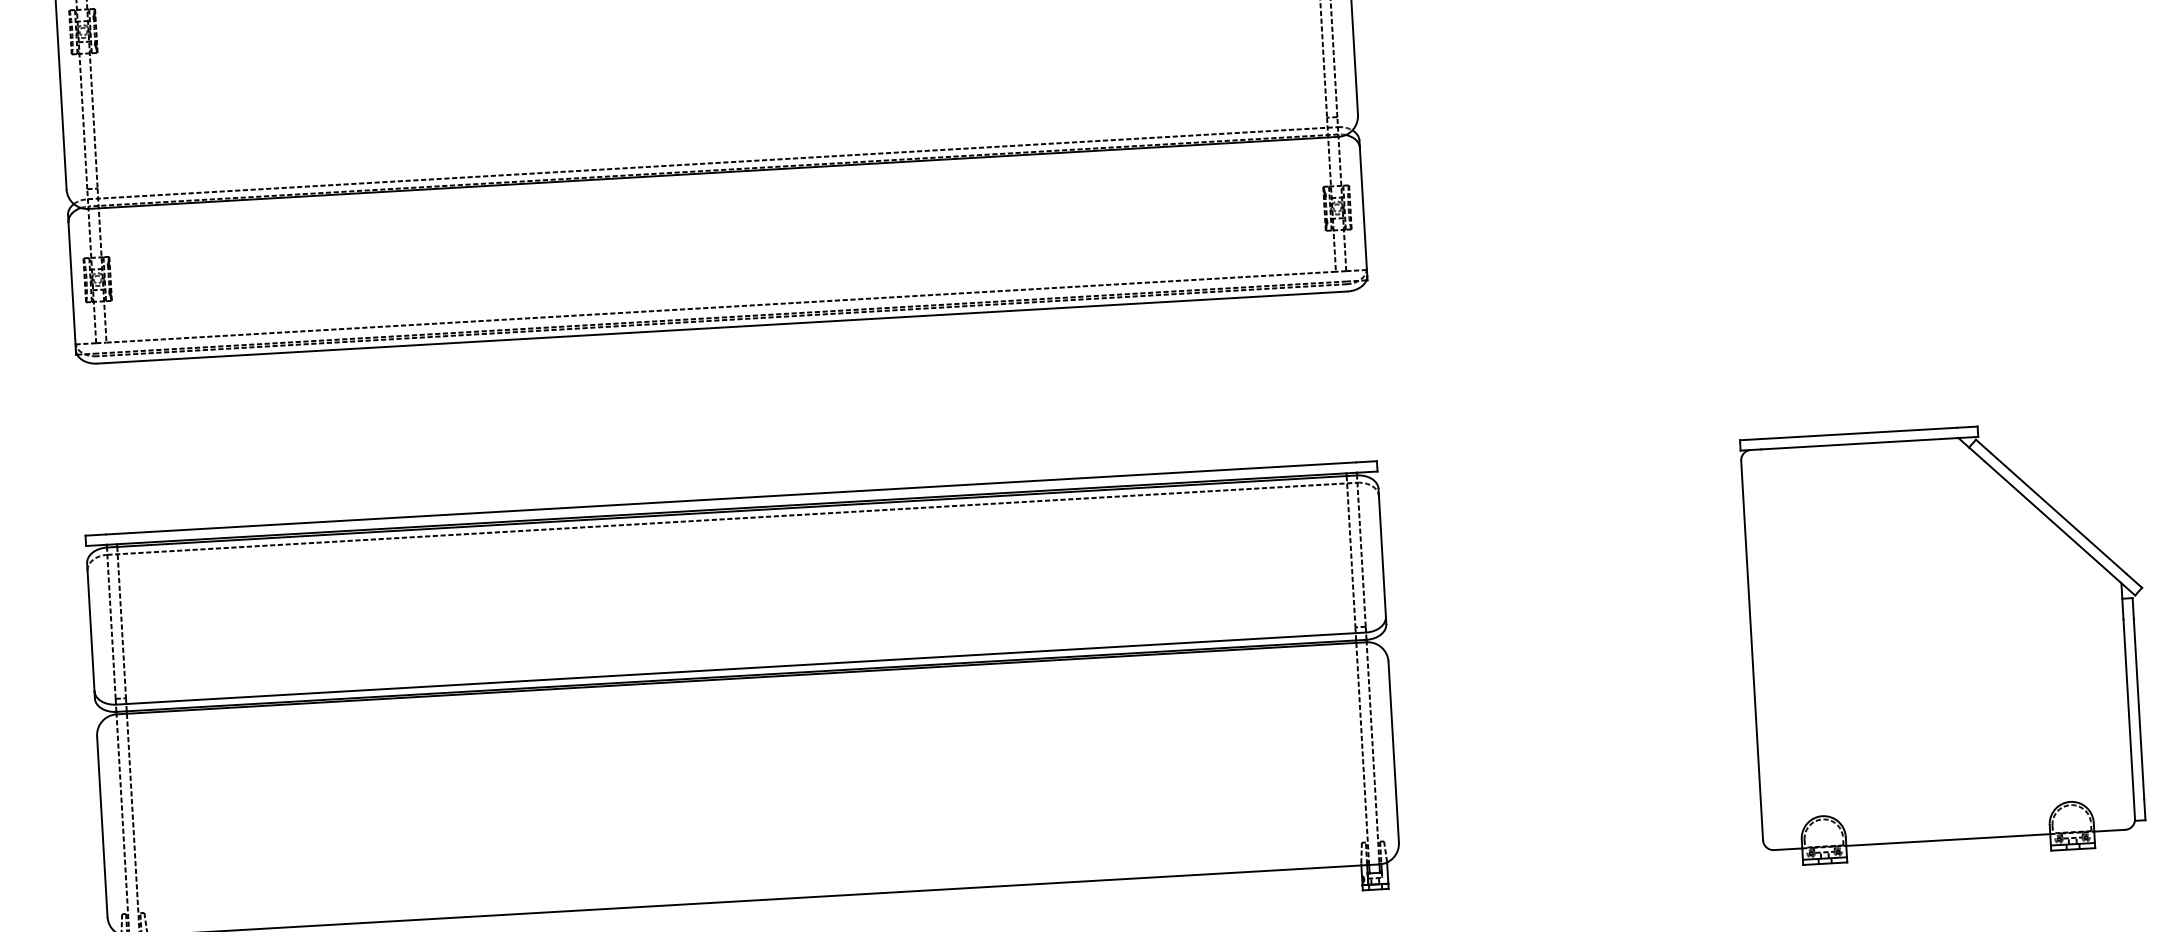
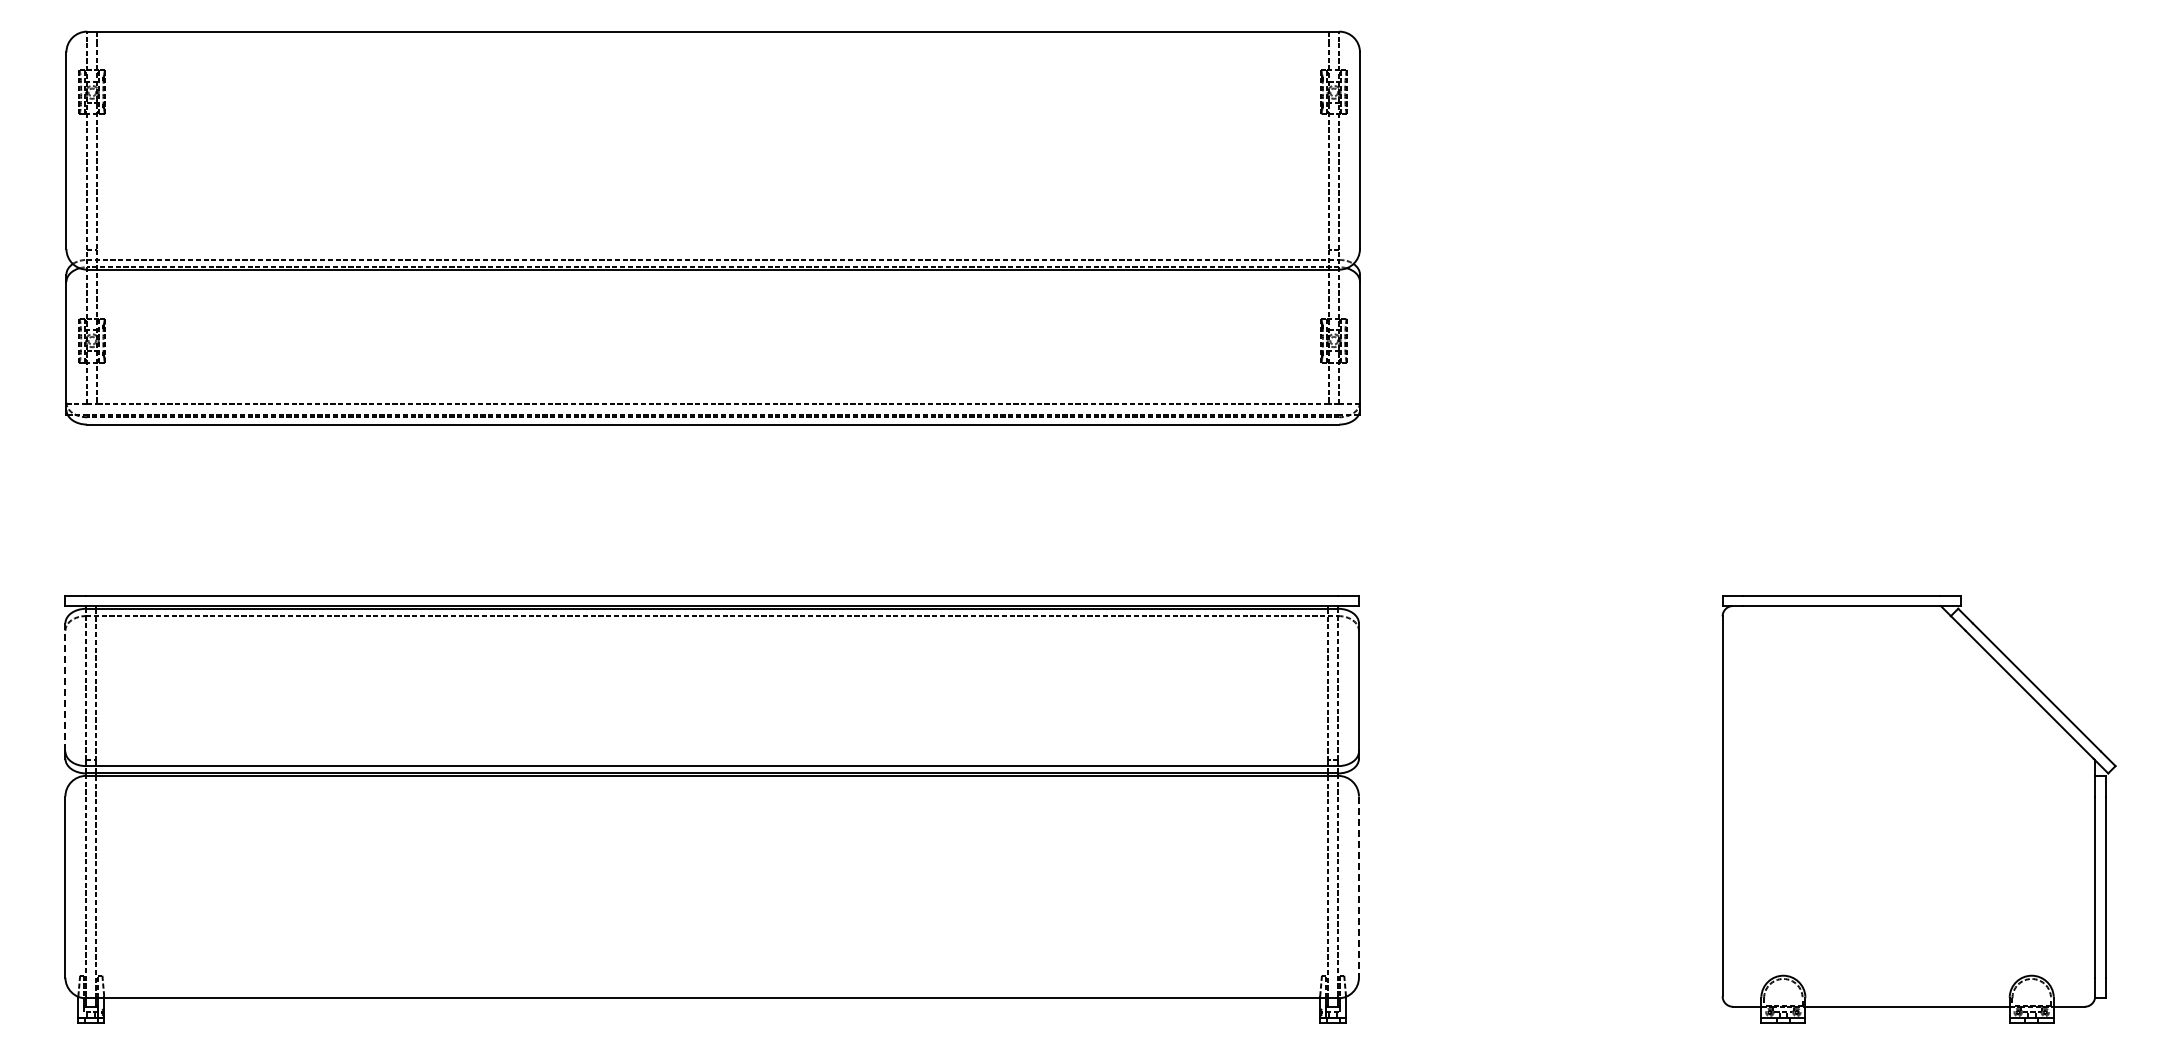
line: (90, 627) -> (65, 687), solid -> dashed
line: (1393, 752) -> (1358, 887), solid -> dashed

